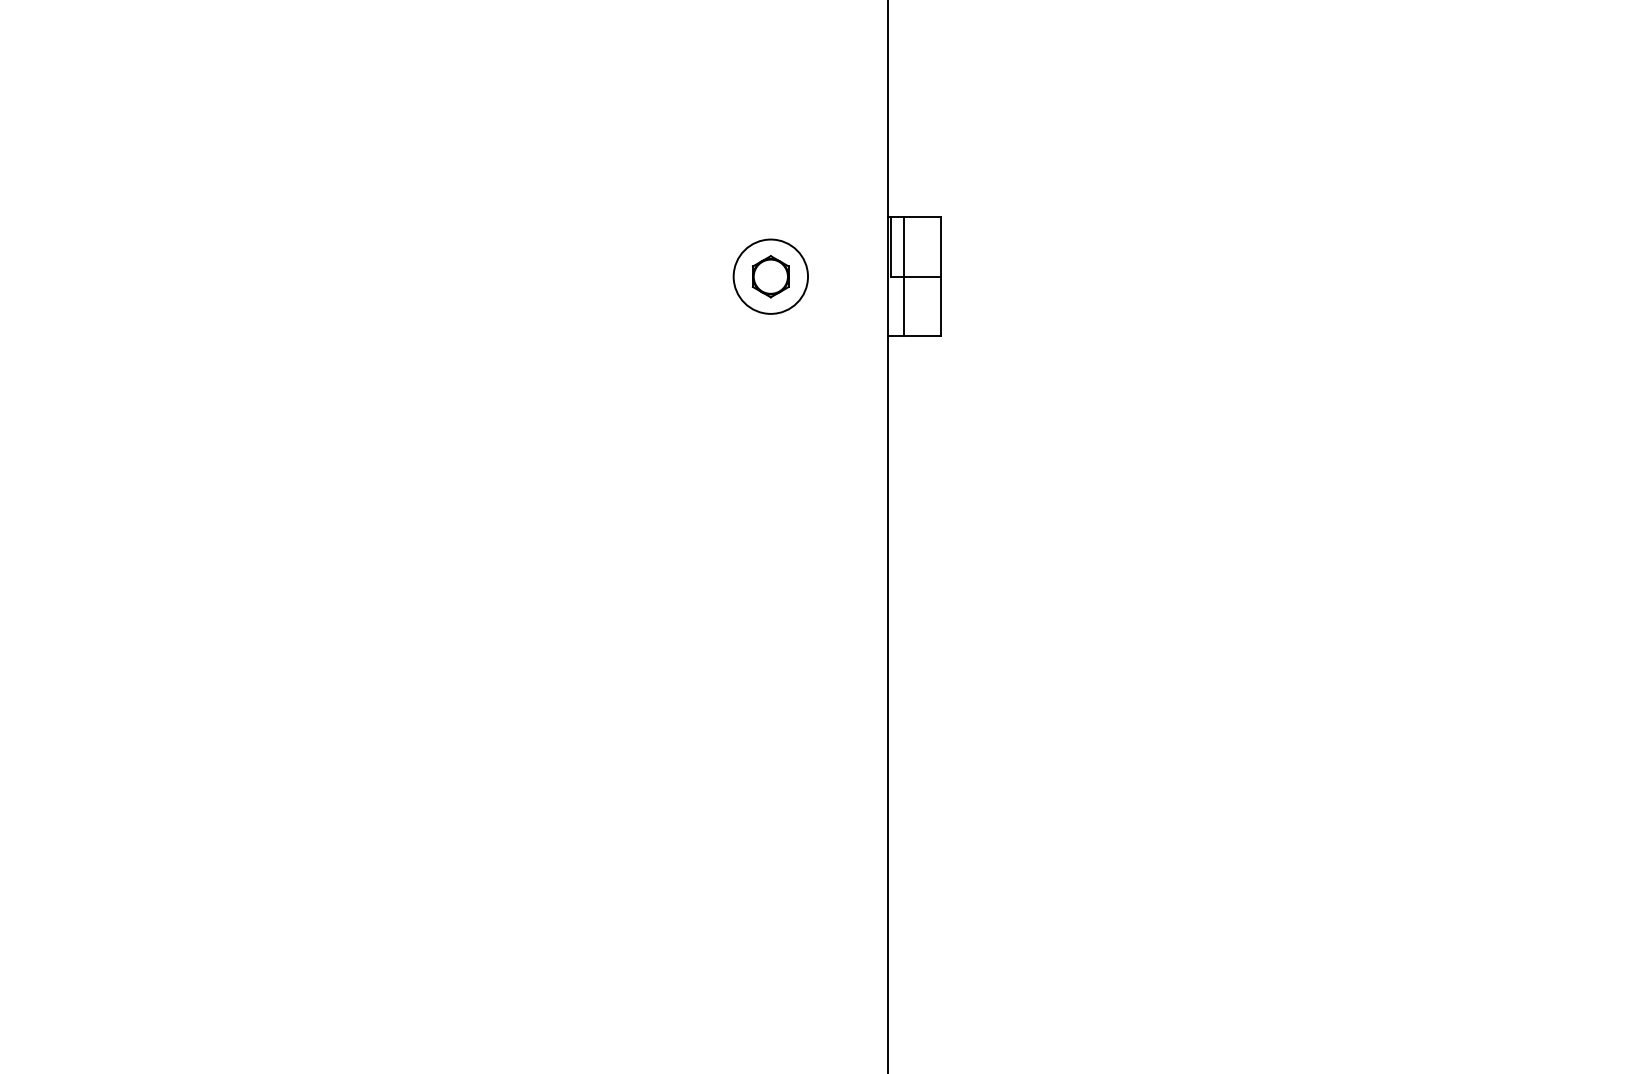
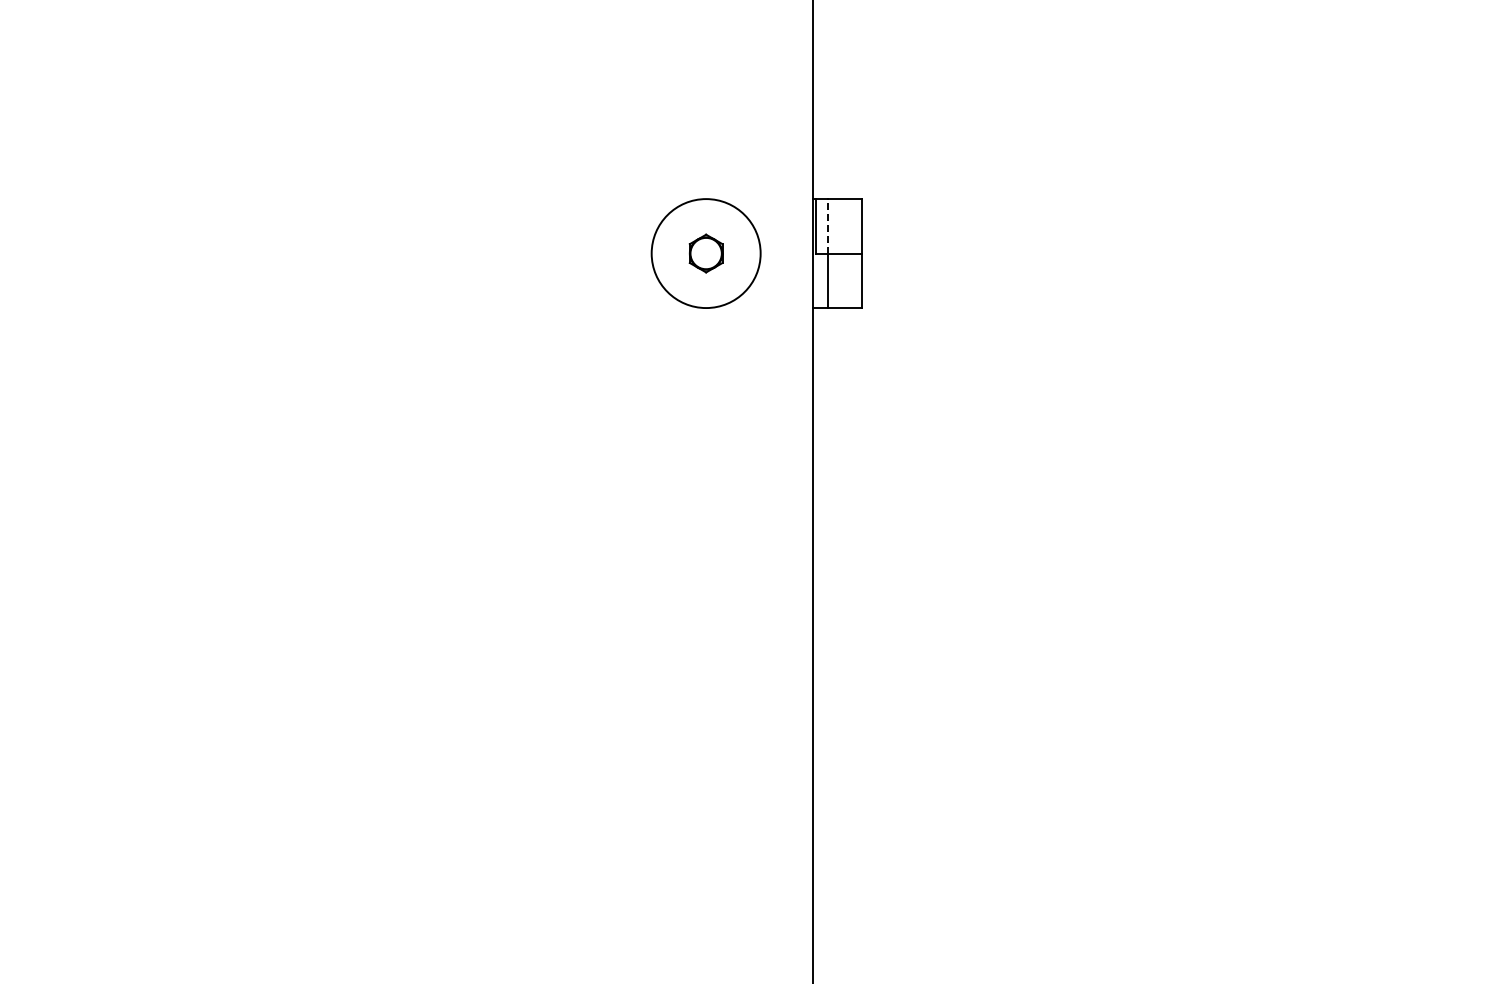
line: (904, 246) -> (828, 225), solid -> dashed
circle: (771, 276) -> (706, 253), size x1.6

